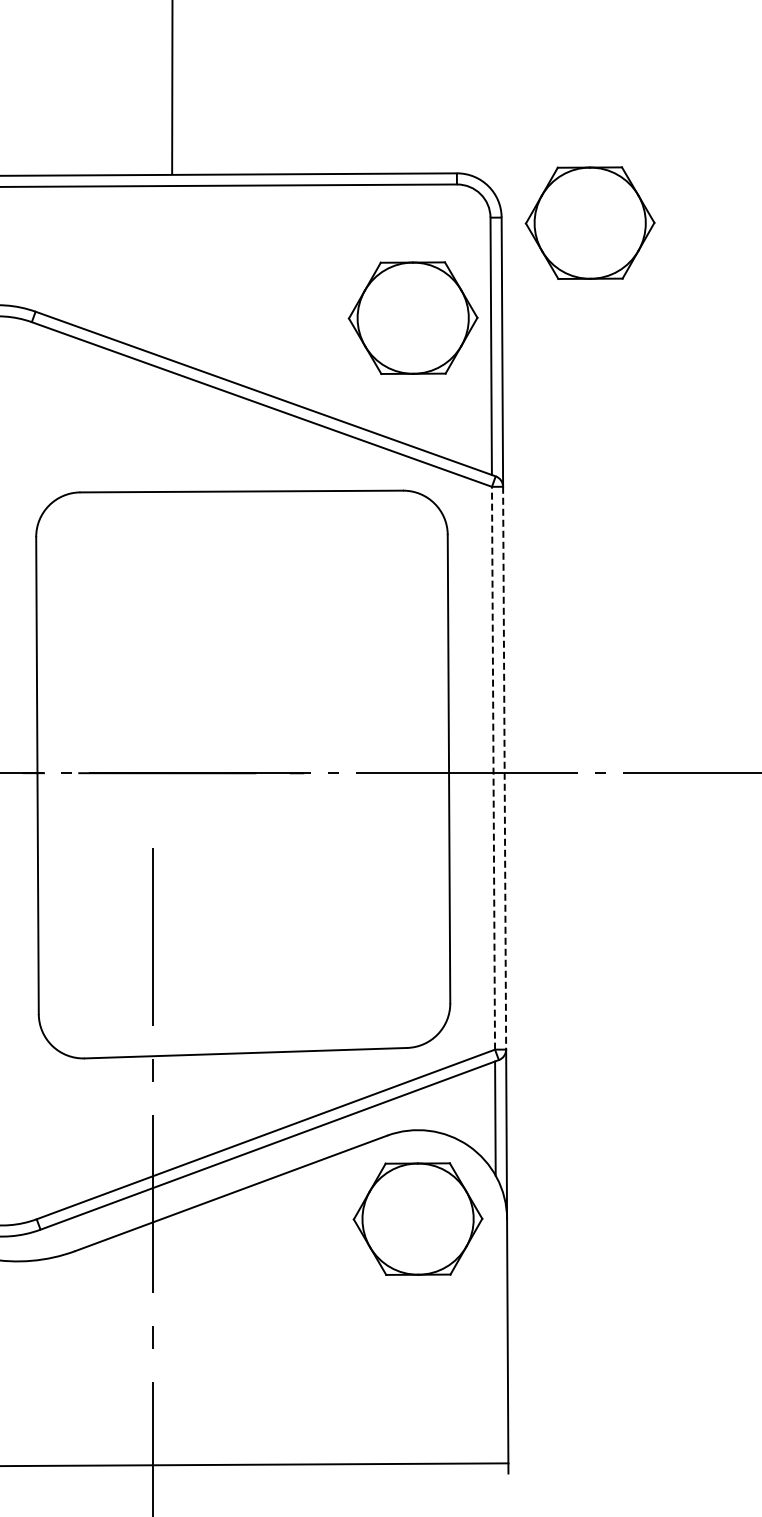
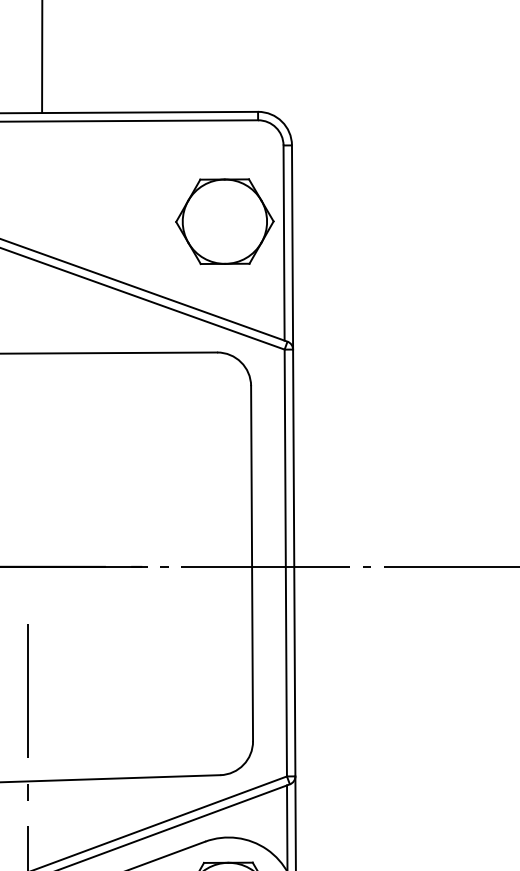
part: (589, 222) -> (358, 149), removed
line: (493, 767) -> (285, 562), dashed -> solid
line: (504, 768) -> (294, 563), dashed -> solid

